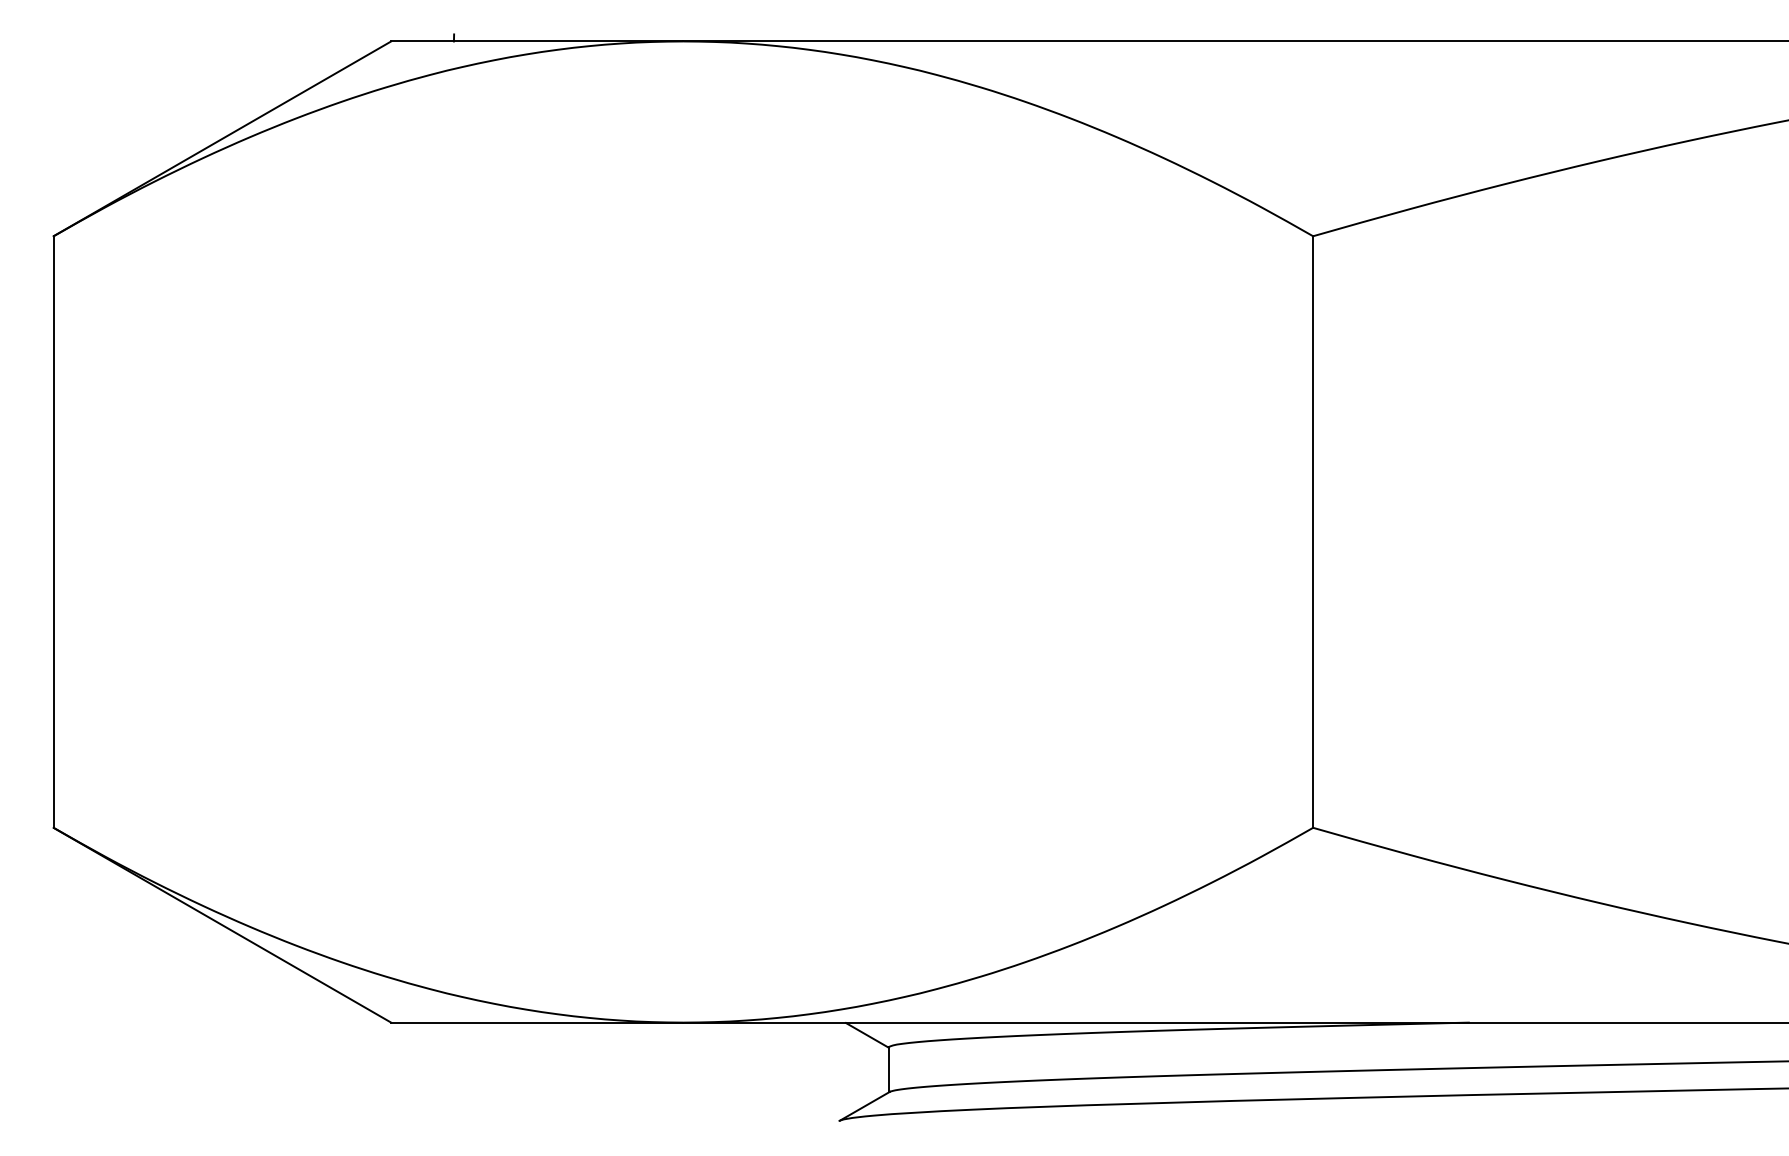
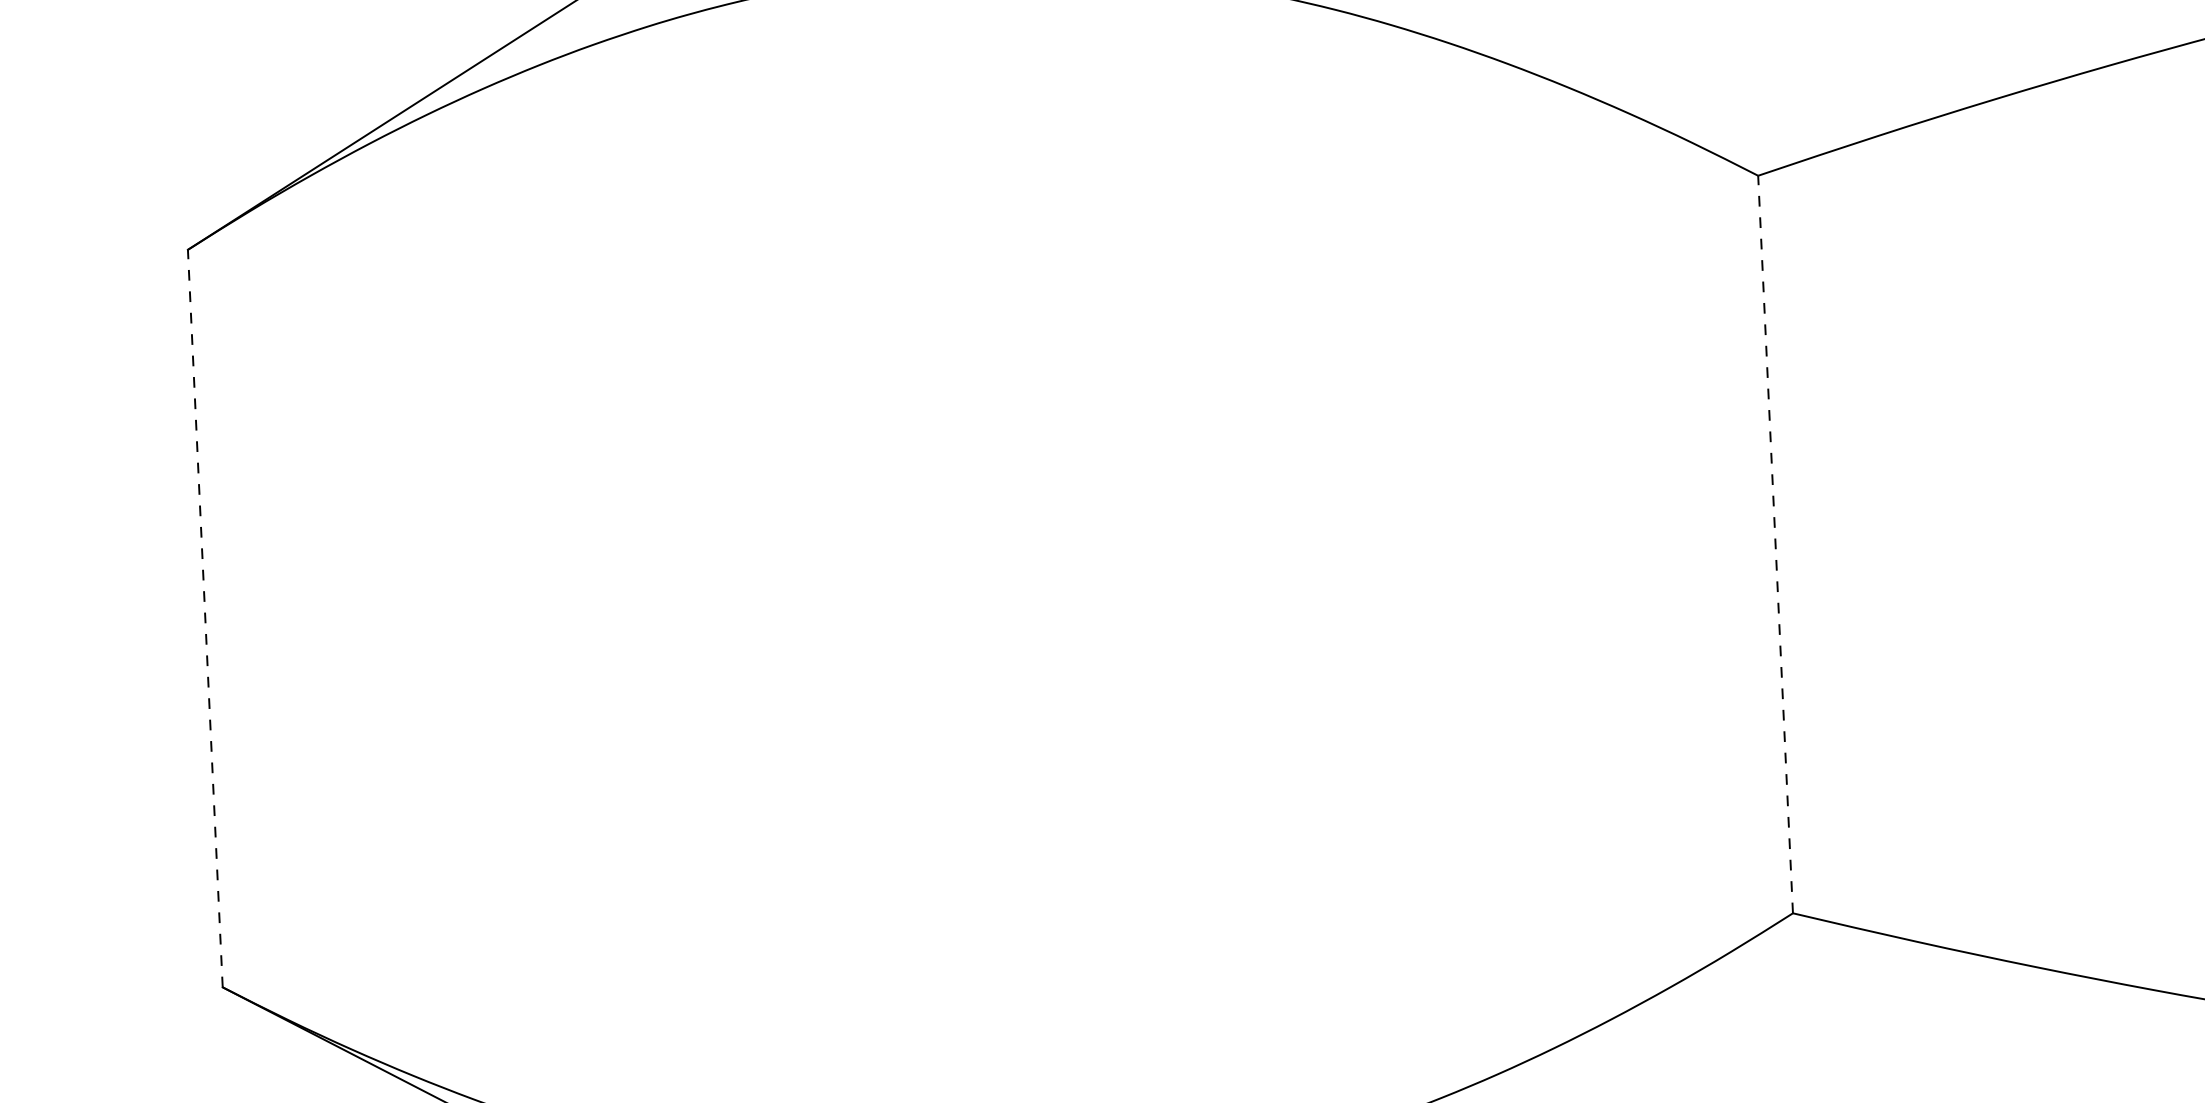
line: (53, 532) -> (205, 619), solid -> dashed
line: (1313, 532) -> (1776, 545), solid -> dashed

